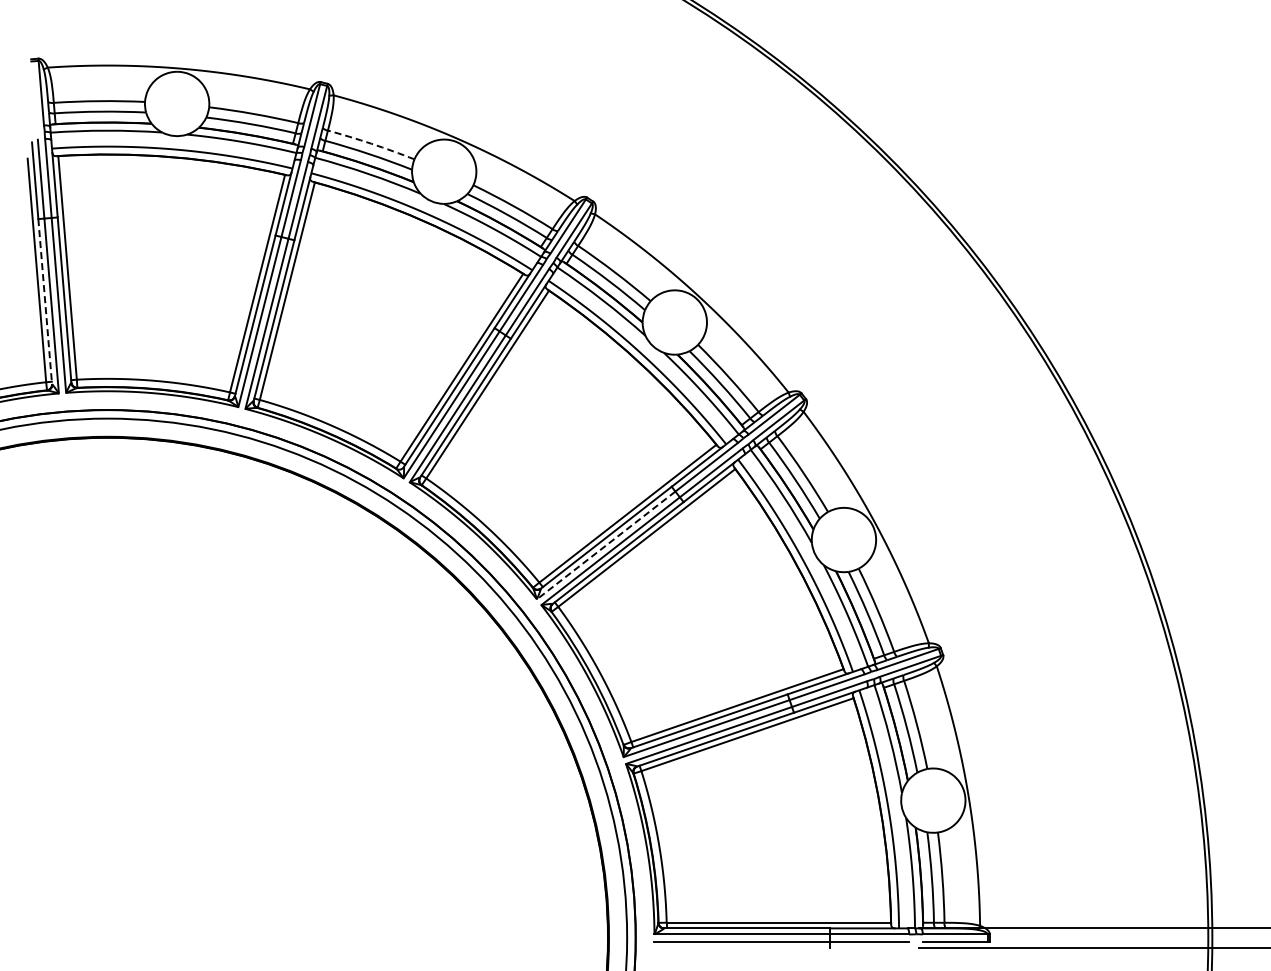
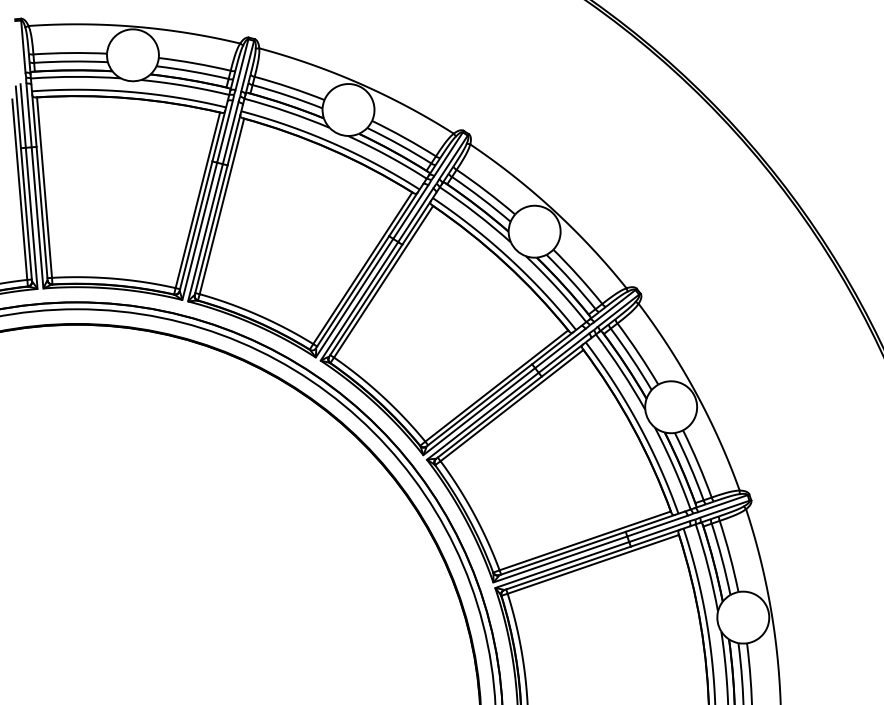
arc: (371, 143) -> (289, 87), dashed -> solid
line: (45, 301) -> (26, 214), dashed -> solid
line: (606, 545) -> (479, 411), dashed -> solid

